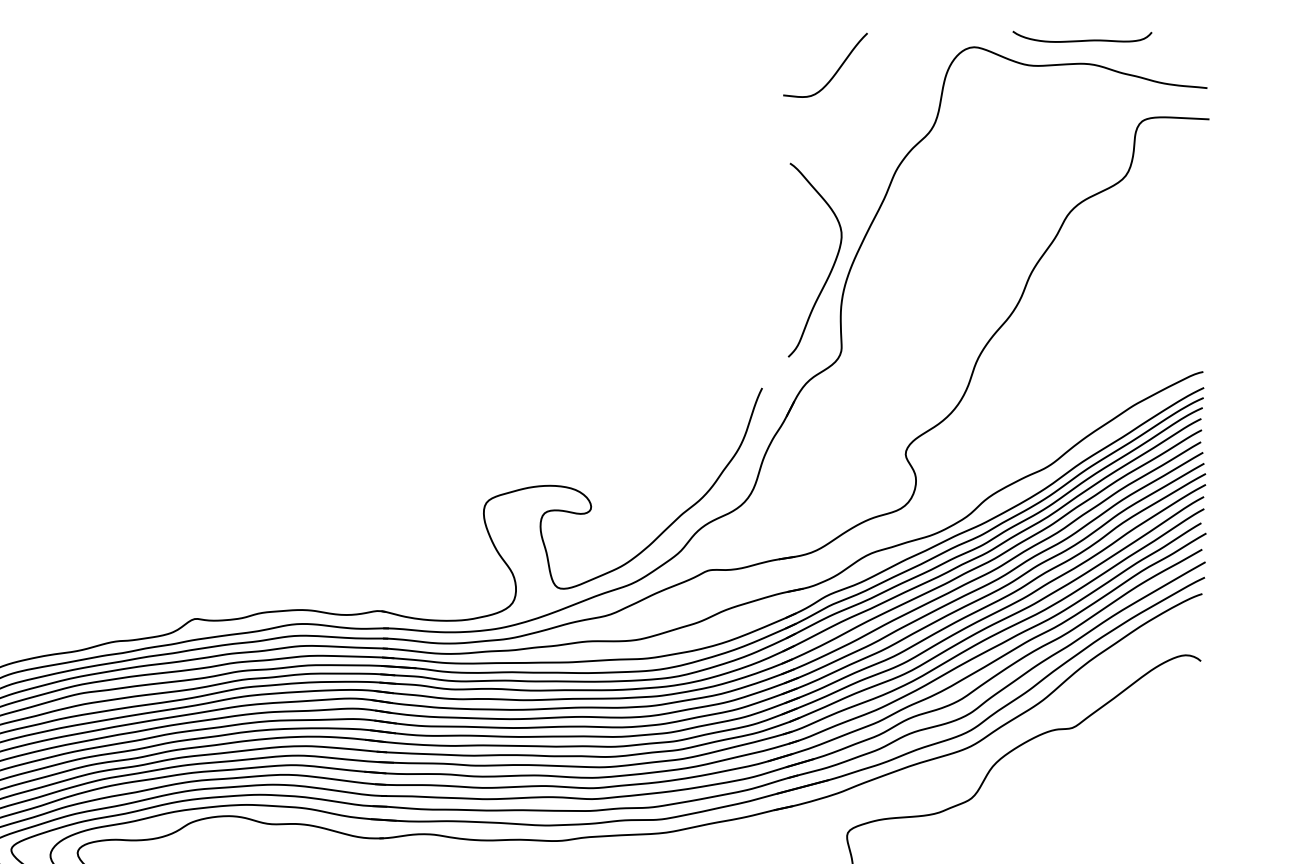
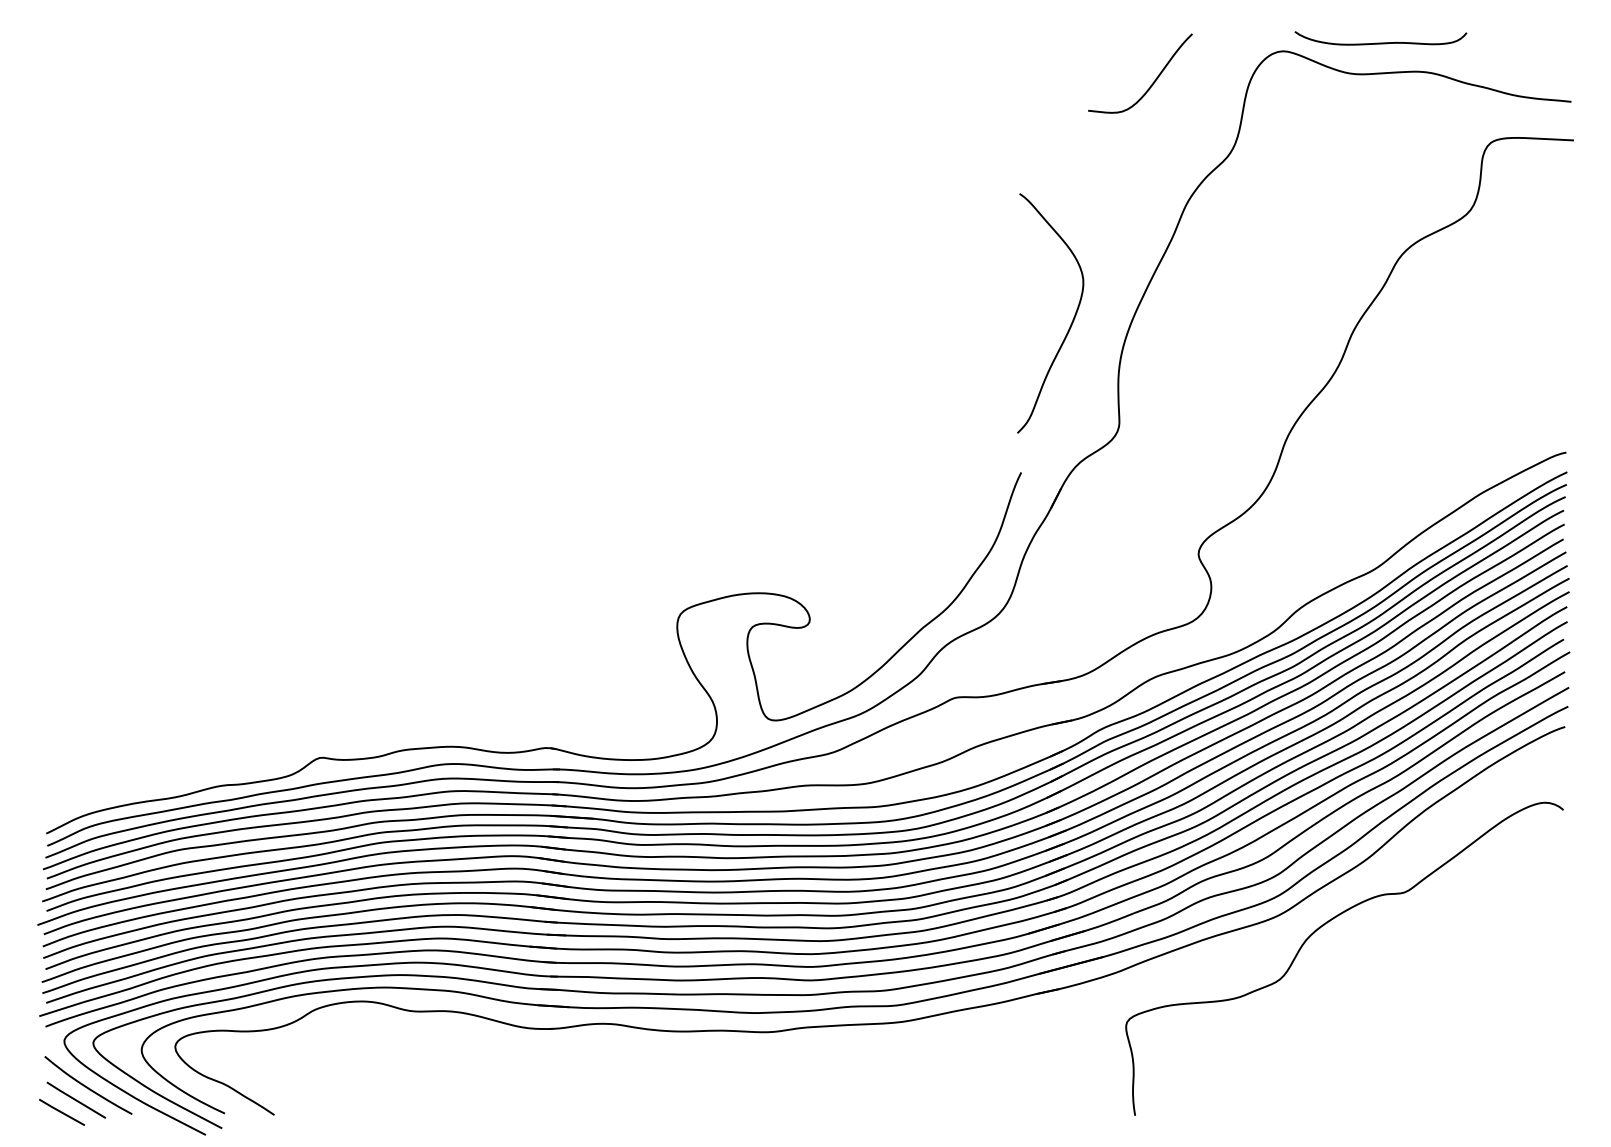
curve: (1082, 40) -> (1380, 42), moved
curve: (835, 72) -> (1152, 82), moved
curve: (832, 265) -> (1072, 319), moved

